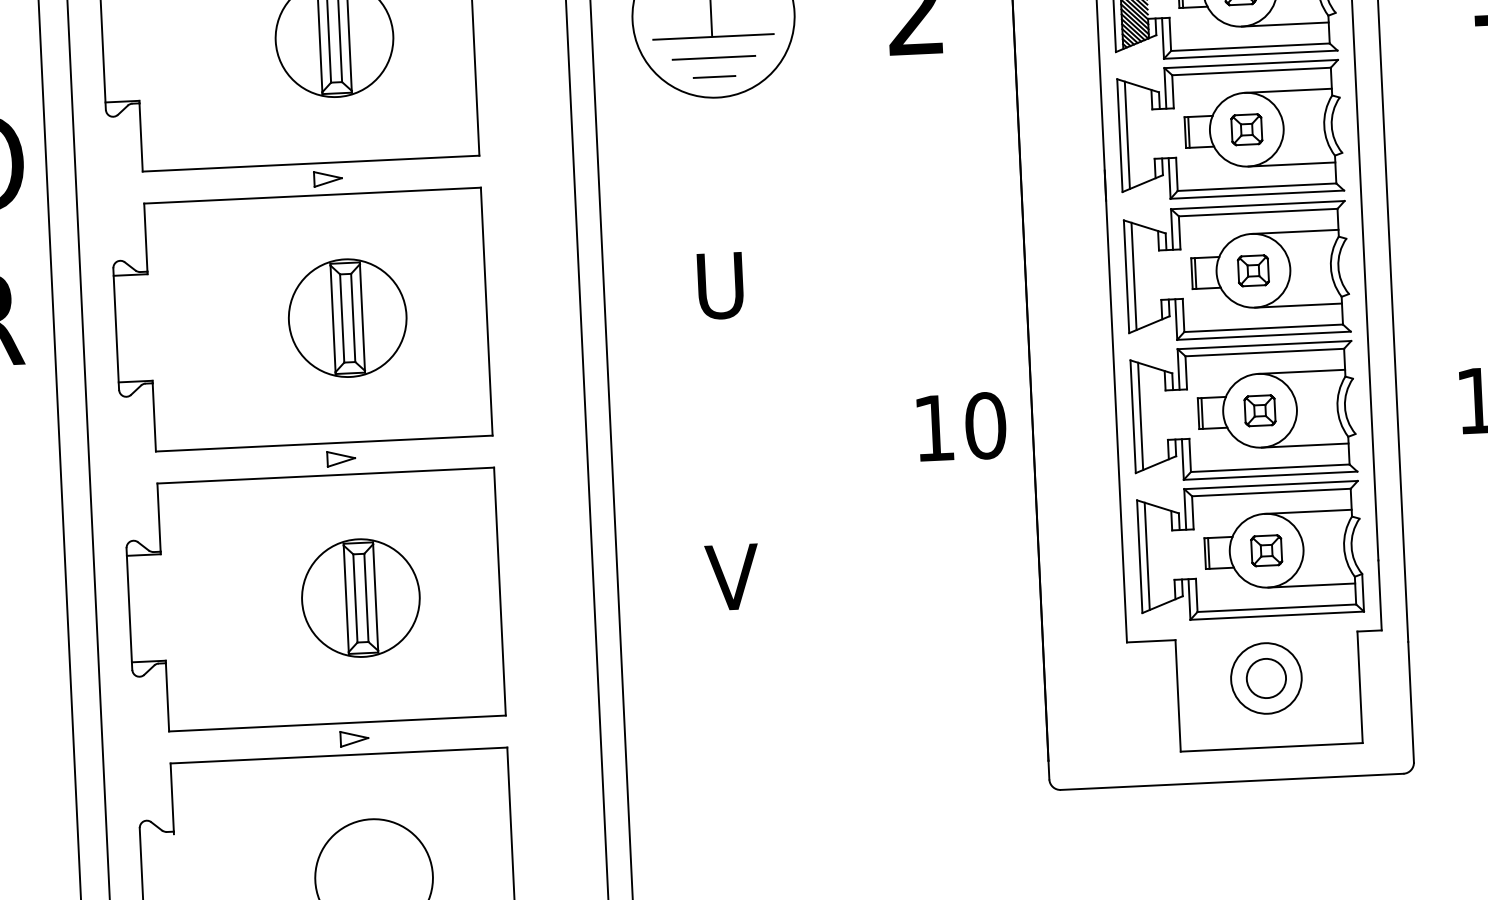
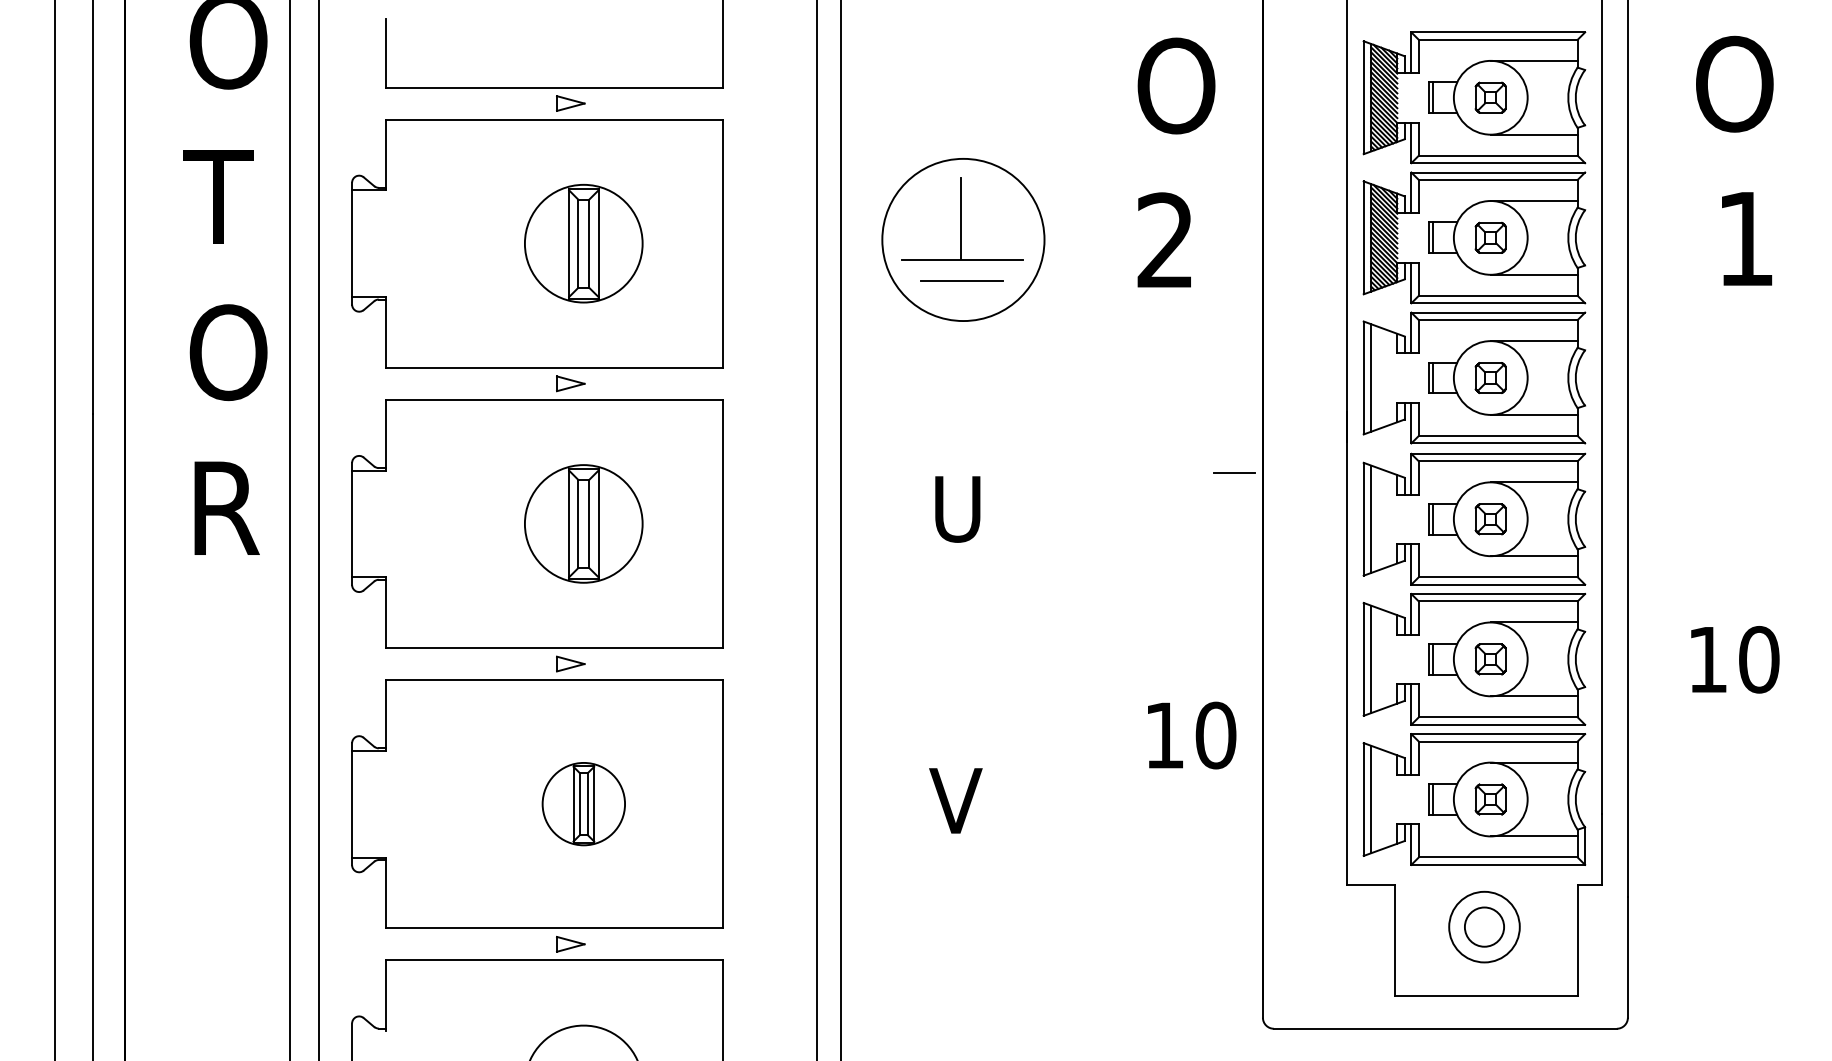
line: (714, 76) -> (1234, 472), moved
text: (962, 426) -> (1192, 735), moved
part: (360, 597) -> (583, 803), size x0.7

